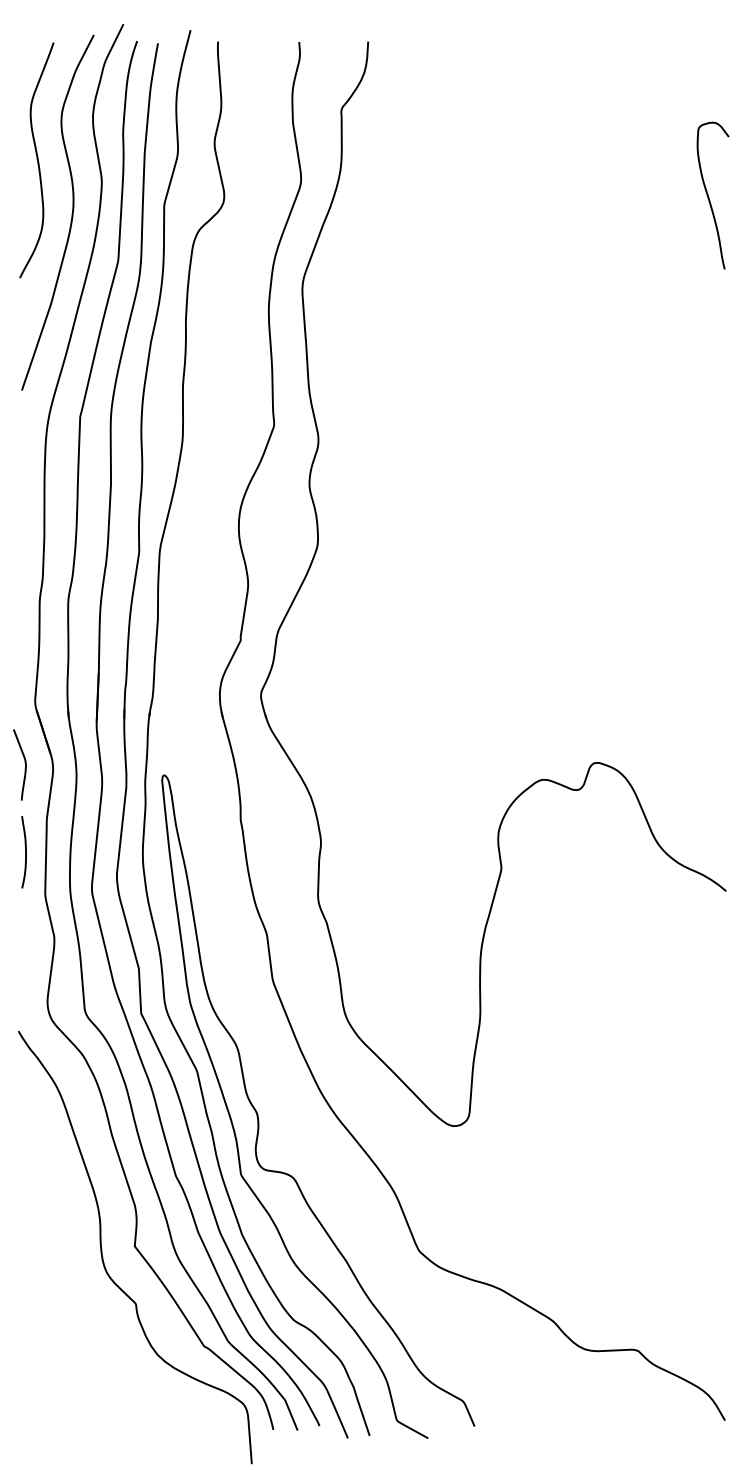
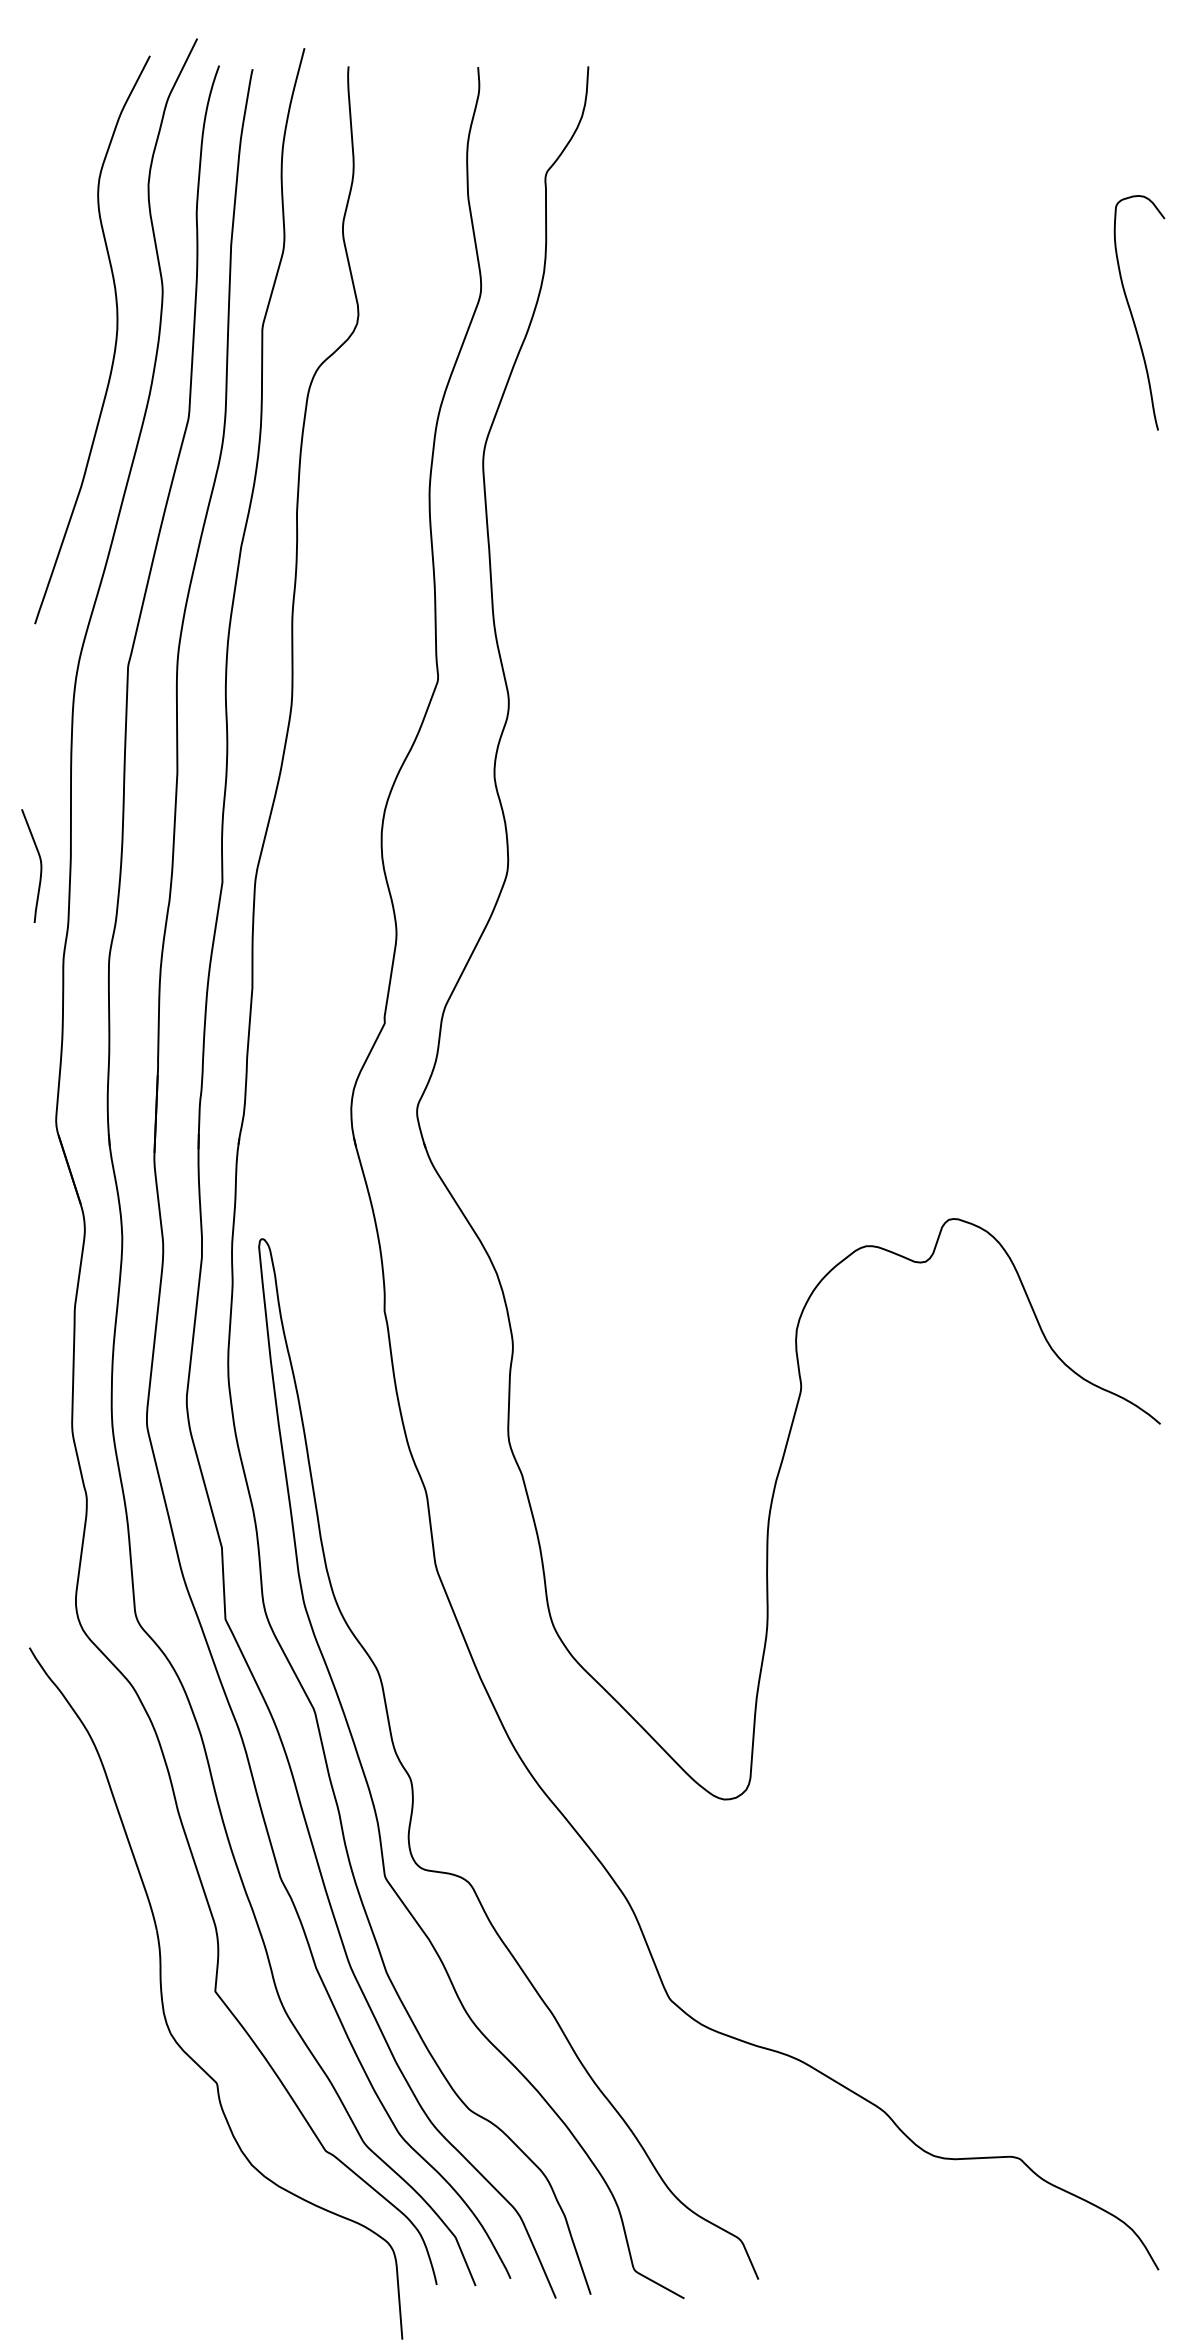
curve: (36, 159) -> (58, 254), removed
curve: (24, 763) -> (39, 863), moved
curve: (25, 852) -> (40, 1362), removed

